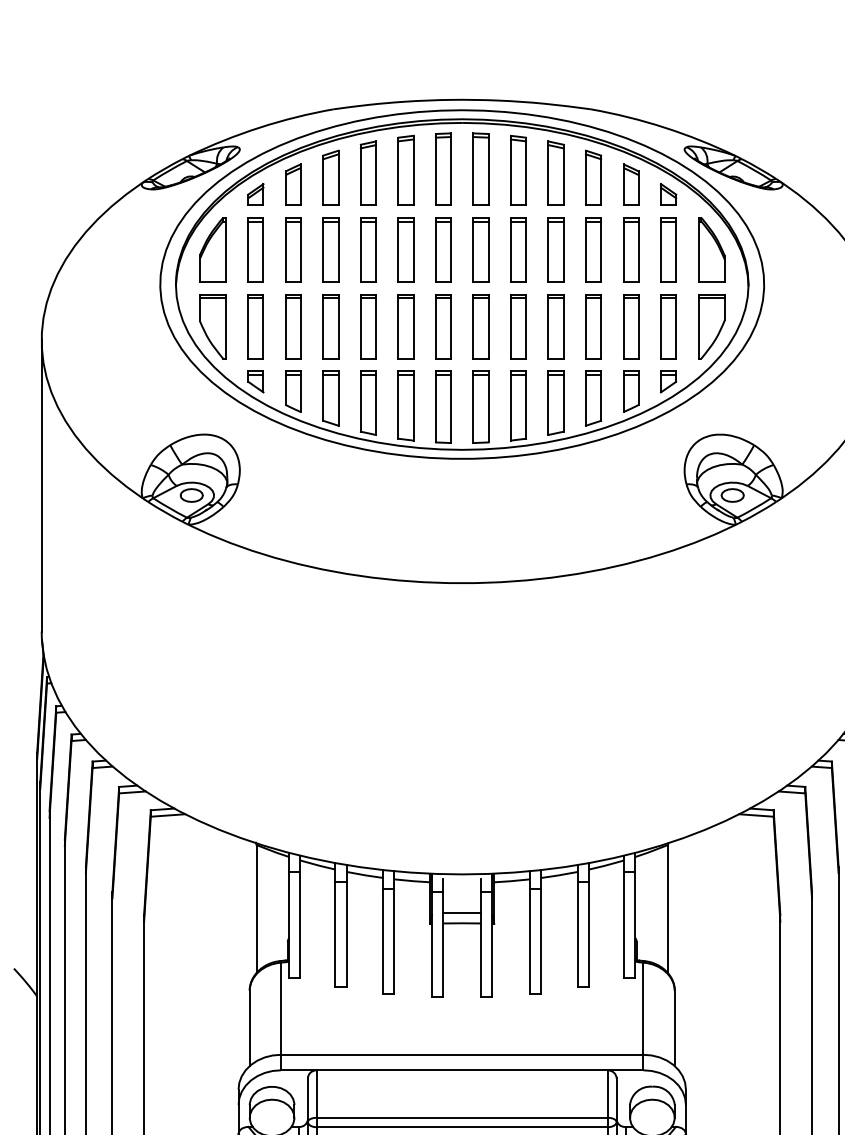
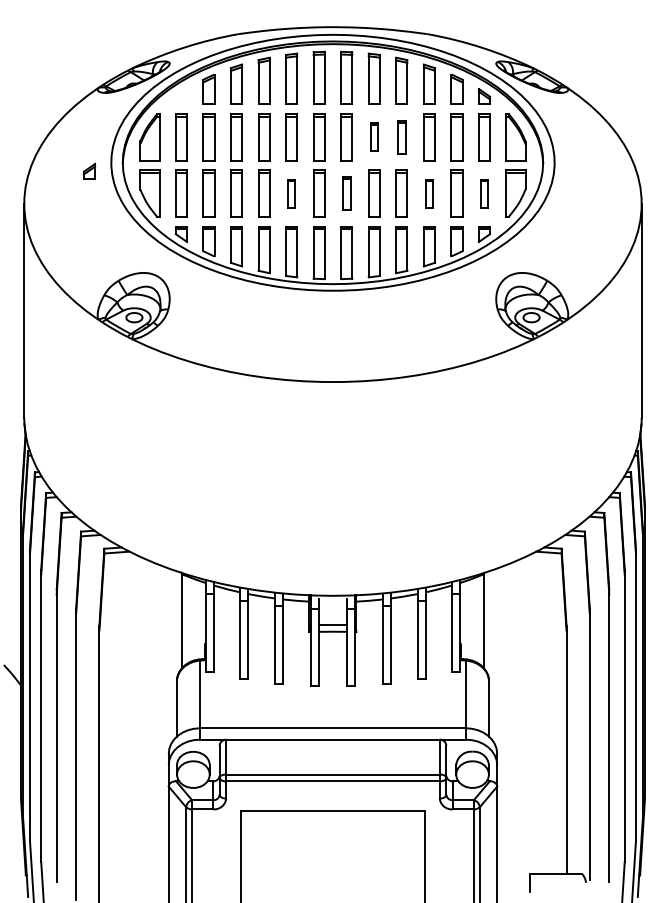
part: (255, 194) -> (89, 171), moved
part: (518, 250) -> (374, 137), size x0.6
part: (555, 250) -> (401, 137), size x0.7
part: (405, 326) -> (291, 193), size x0.6
part: (480, 326) -> (346, 193), size x0.7
part: (593, 326) -> (429, 193), size x0.6
part: (668, 326) -> (484, 193), size x0.6

